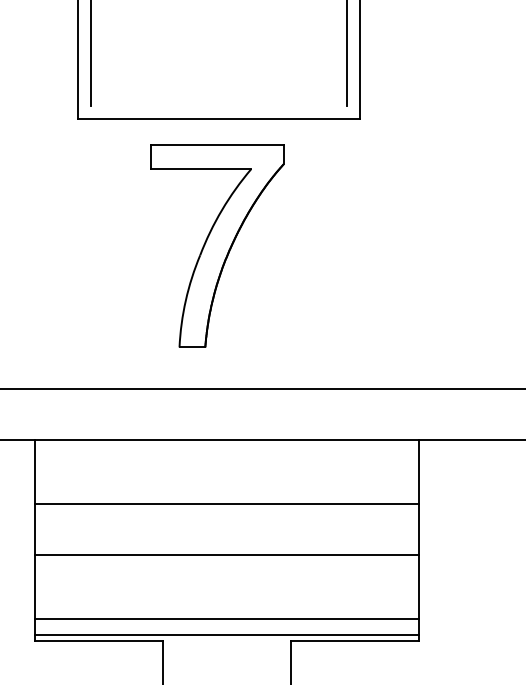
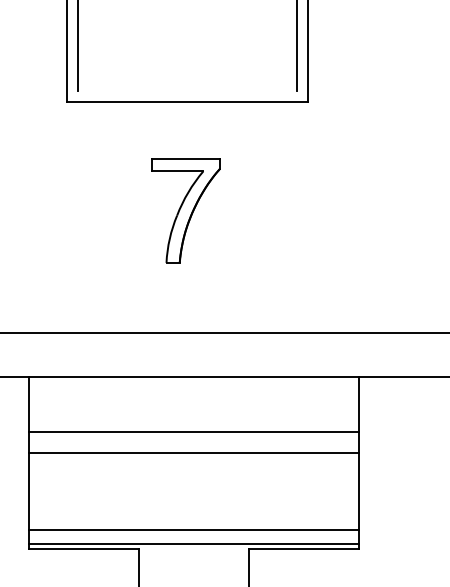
part: (217, 245) -> (186, 210), size x0.6
line: (226, 554) -> (193, 452), moved

